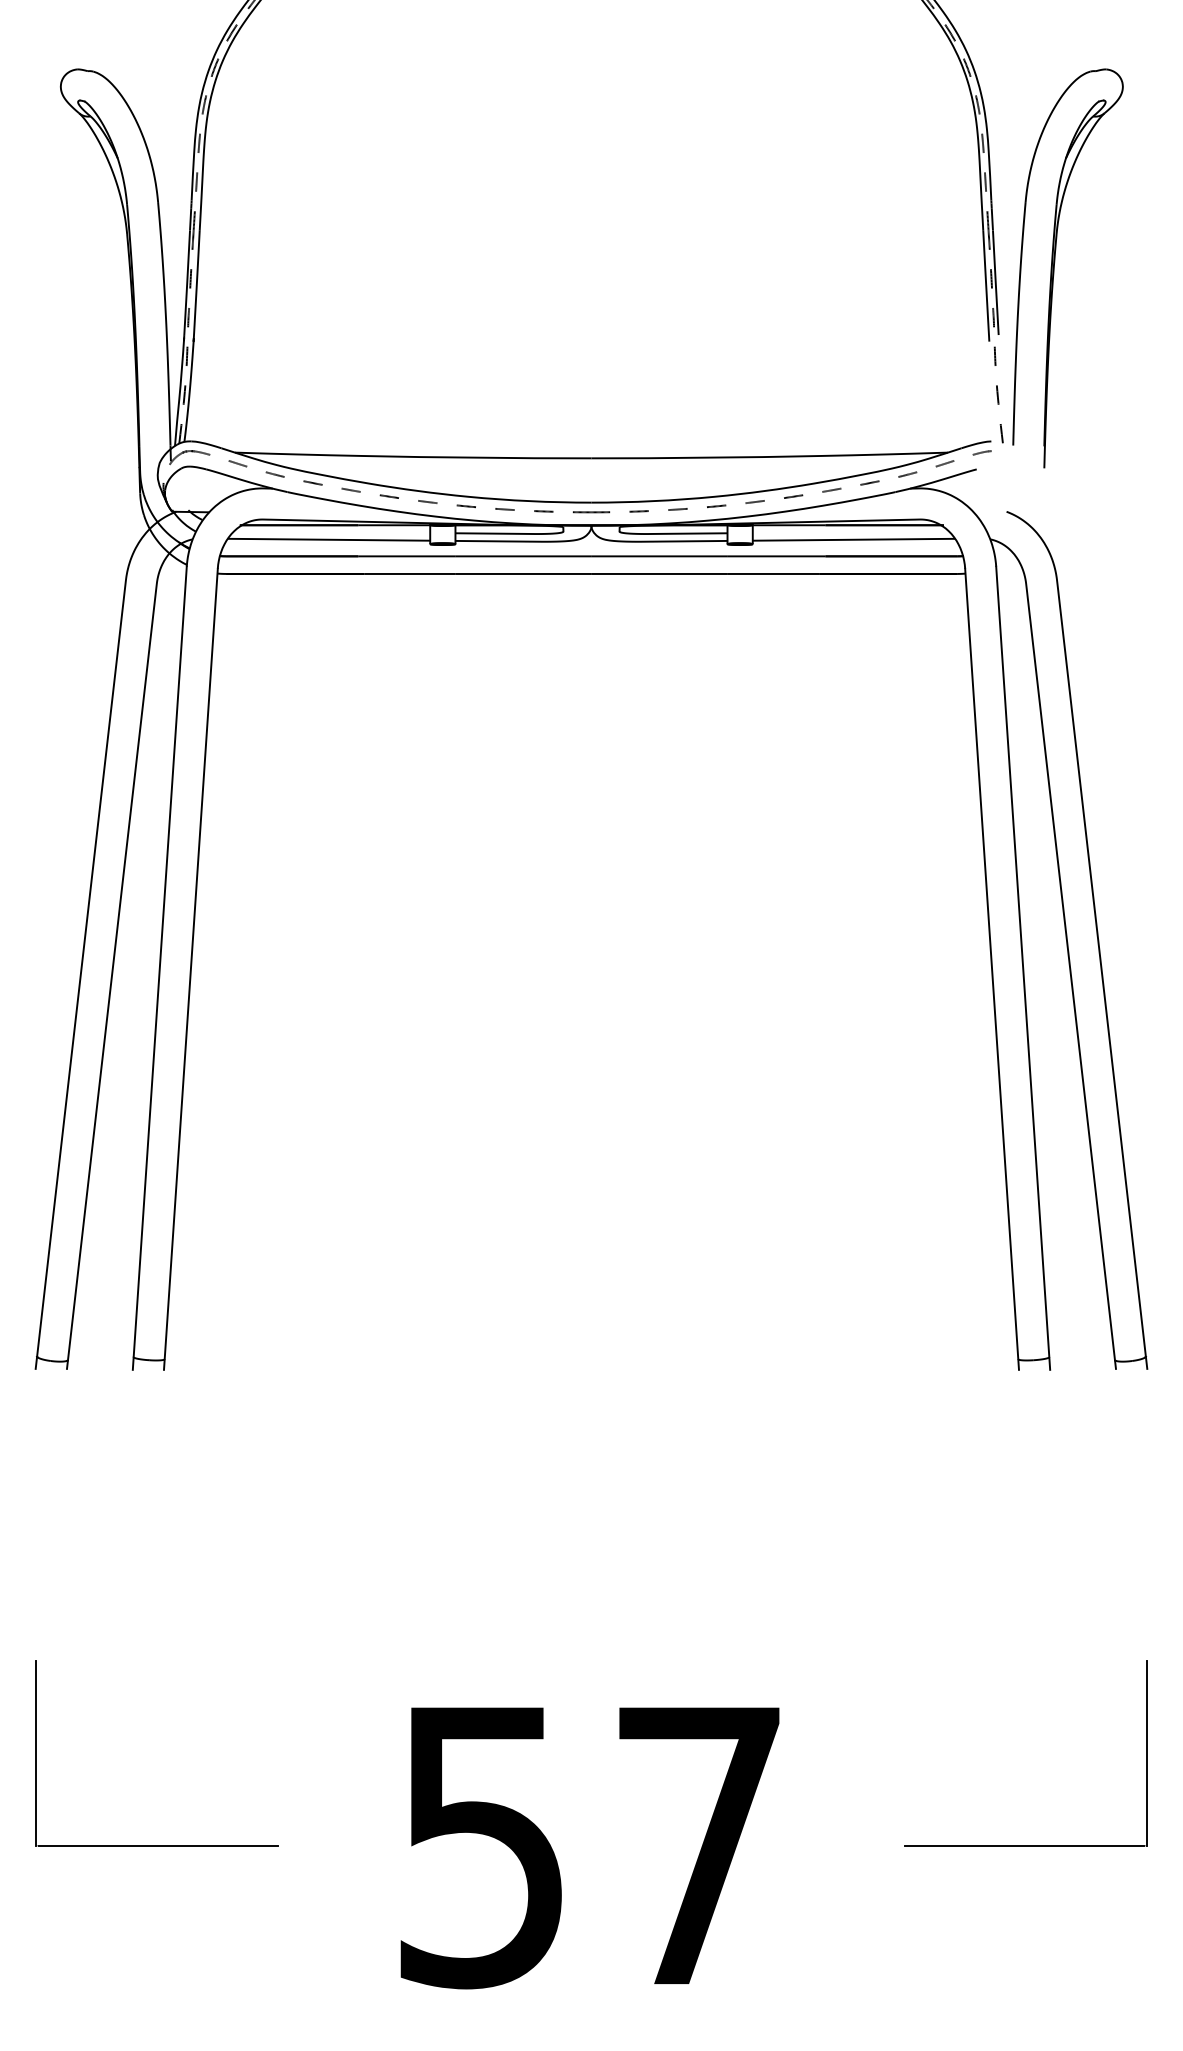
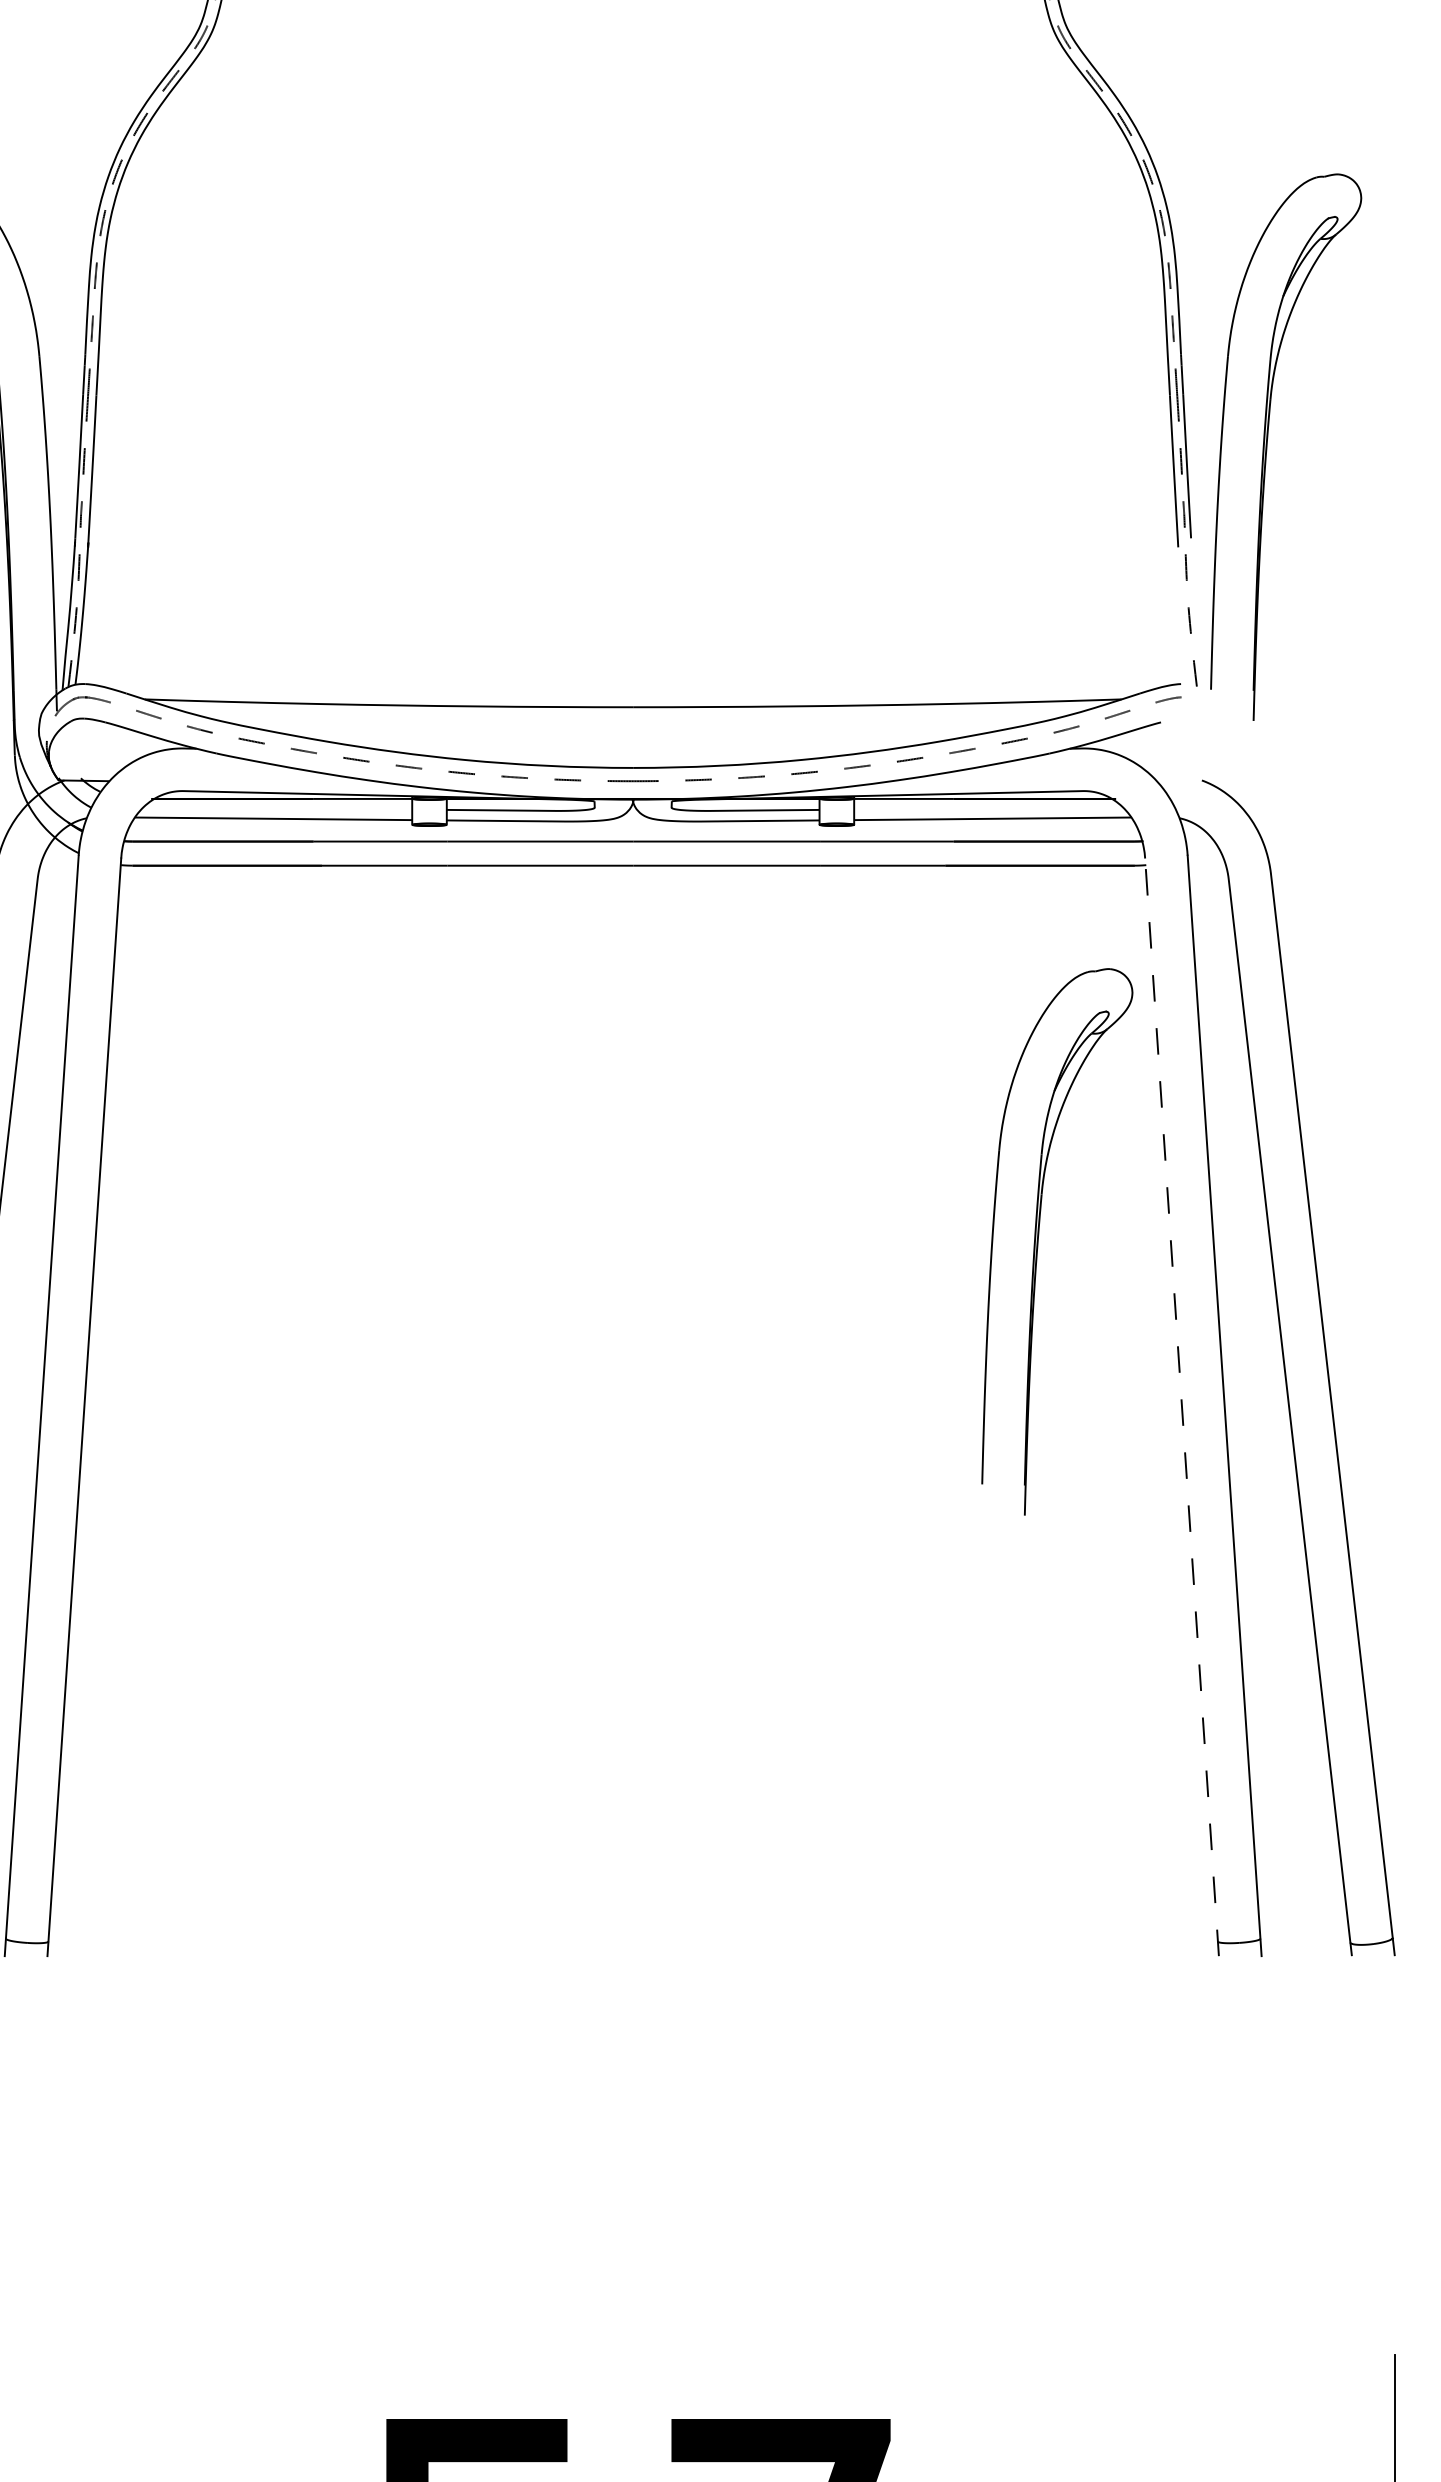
part: (887, 848) -> (1038, 1241), added
line: (992, 968) -> (1182, 1406), solid -> dashed

